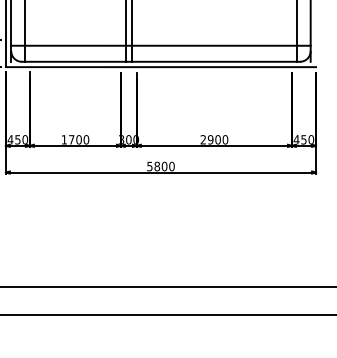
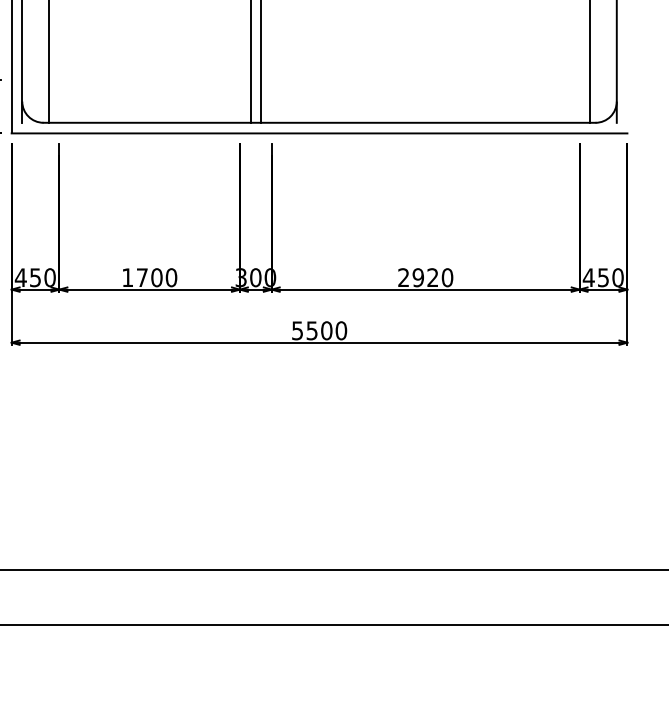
line: (160, 45) -> (318, 90), removed
text: (217, 139) -> (431, 277), 2900 -> 2920
text: (157, 166) -> (312, 330), 5800 -> 5500

